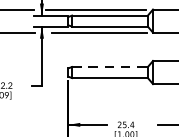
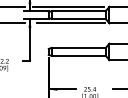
line: (111, 66) -> (79, 47), dashed -> solid

